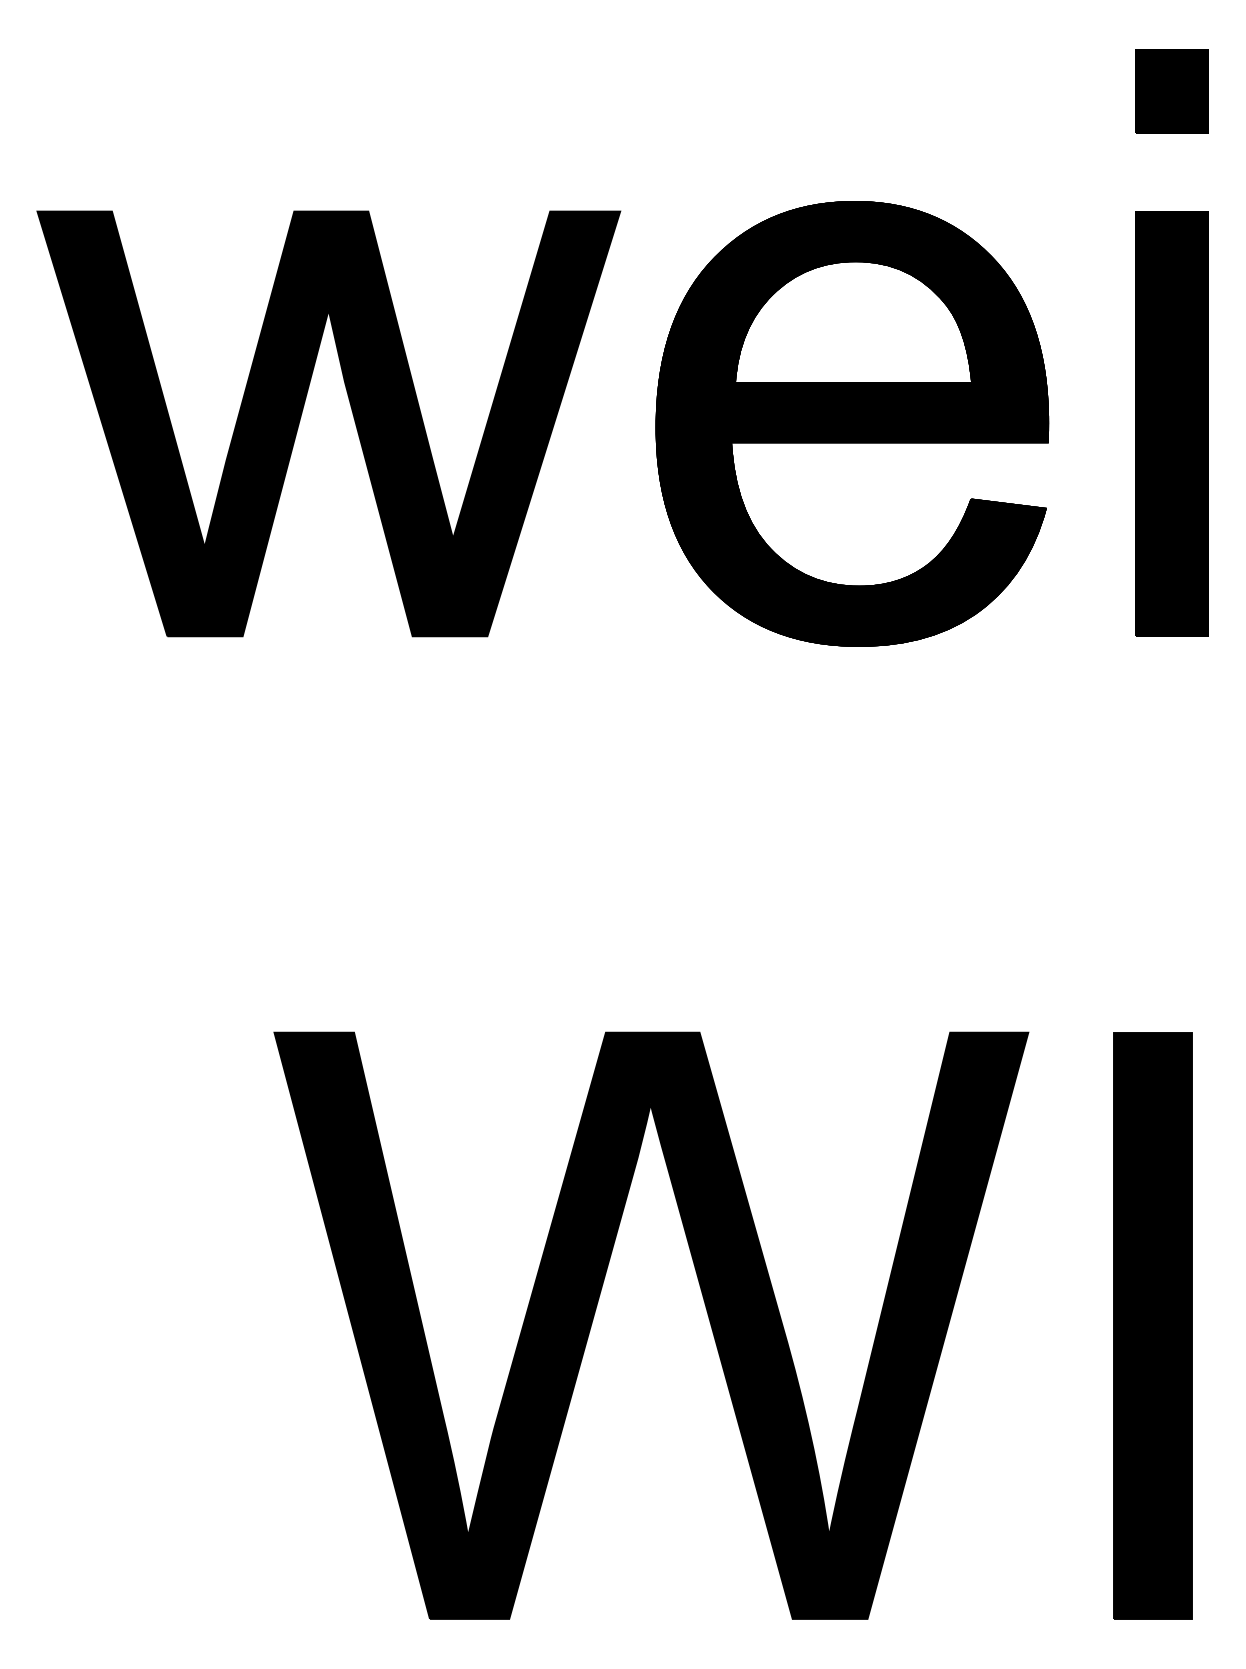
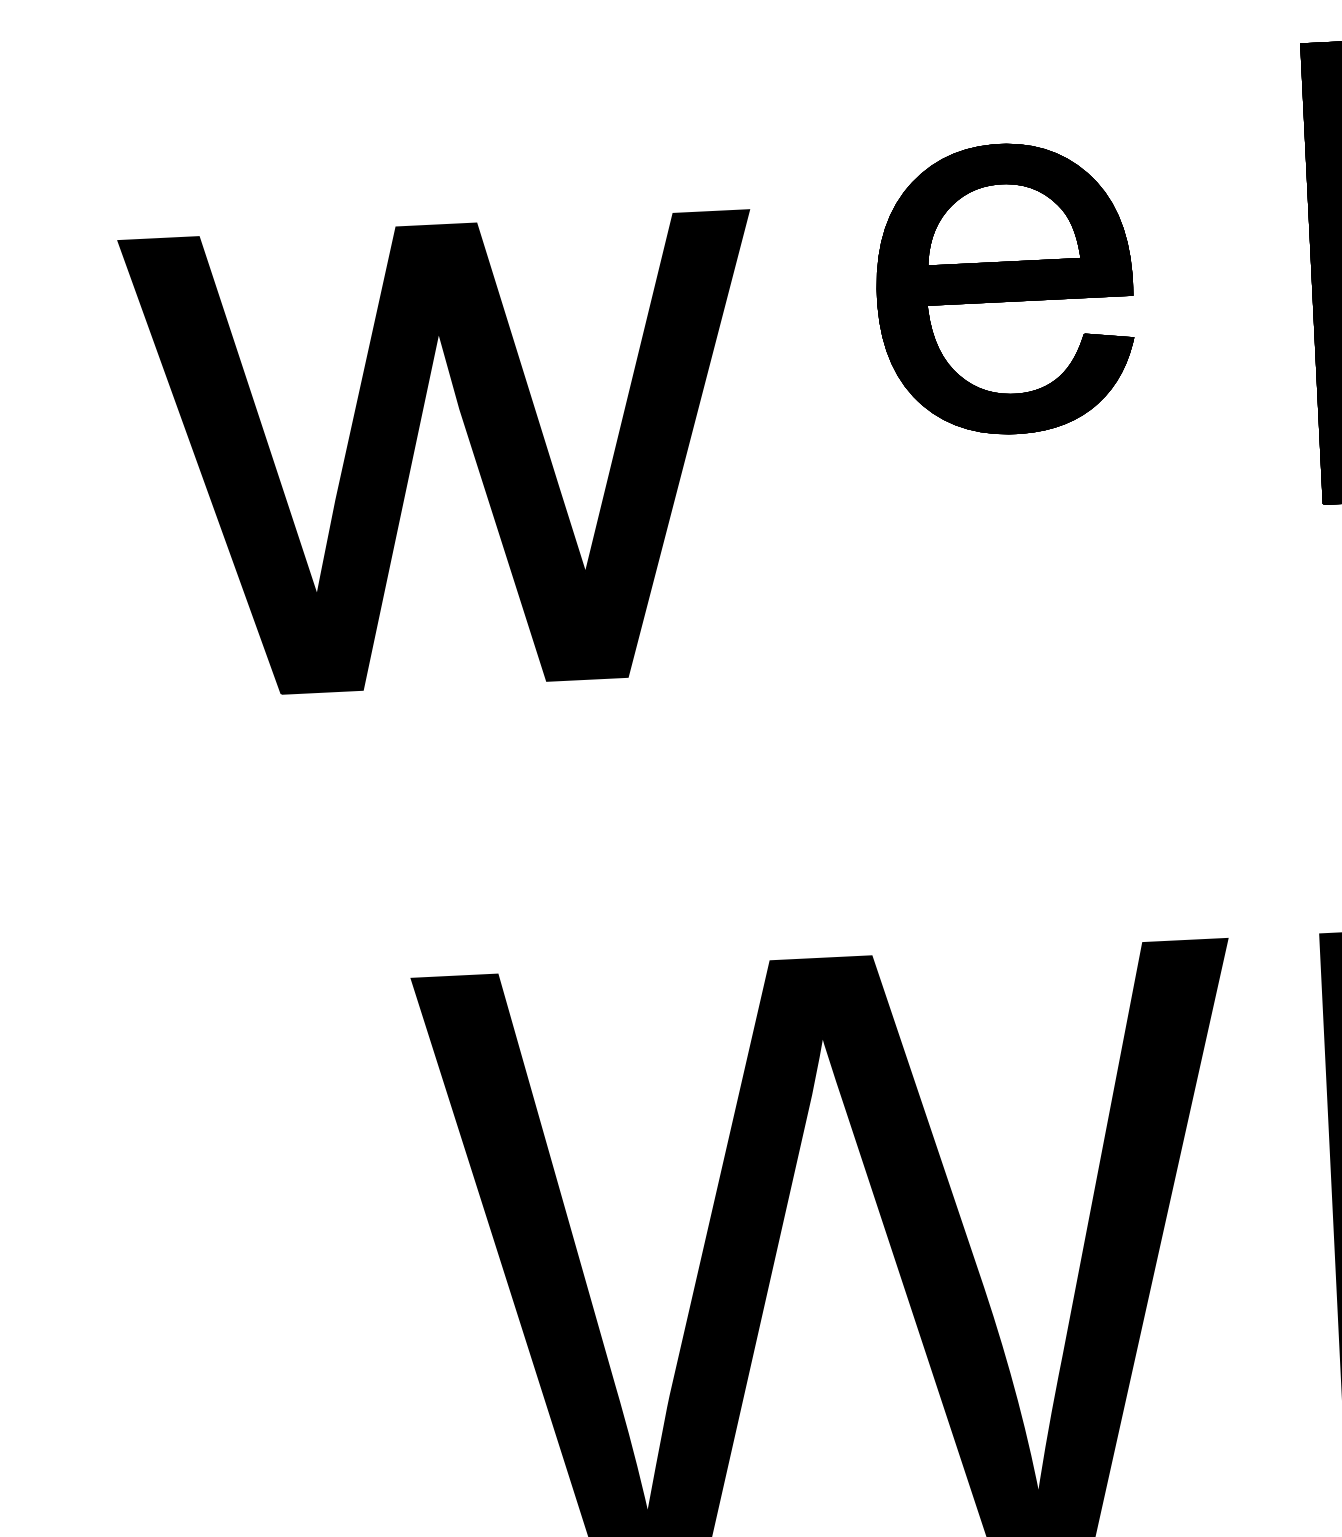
part: (353, 418) -> (471, 448), moved
part: (852, 423) -> (1005, 288), size x0.6

